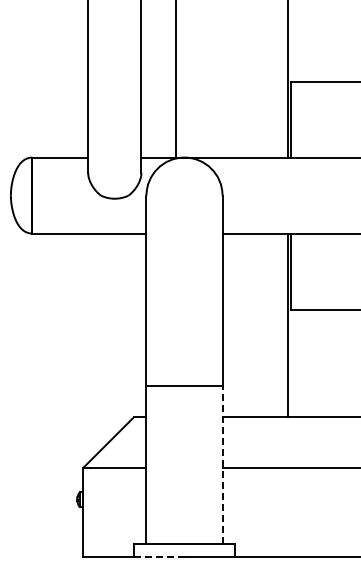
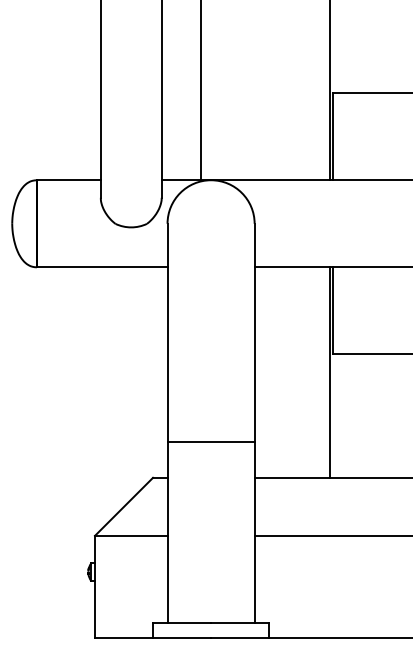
line: (222, 464) -> (254, 531), dashed -> solid
line: (159, 556) -> (182, 637), dashed -> solid

